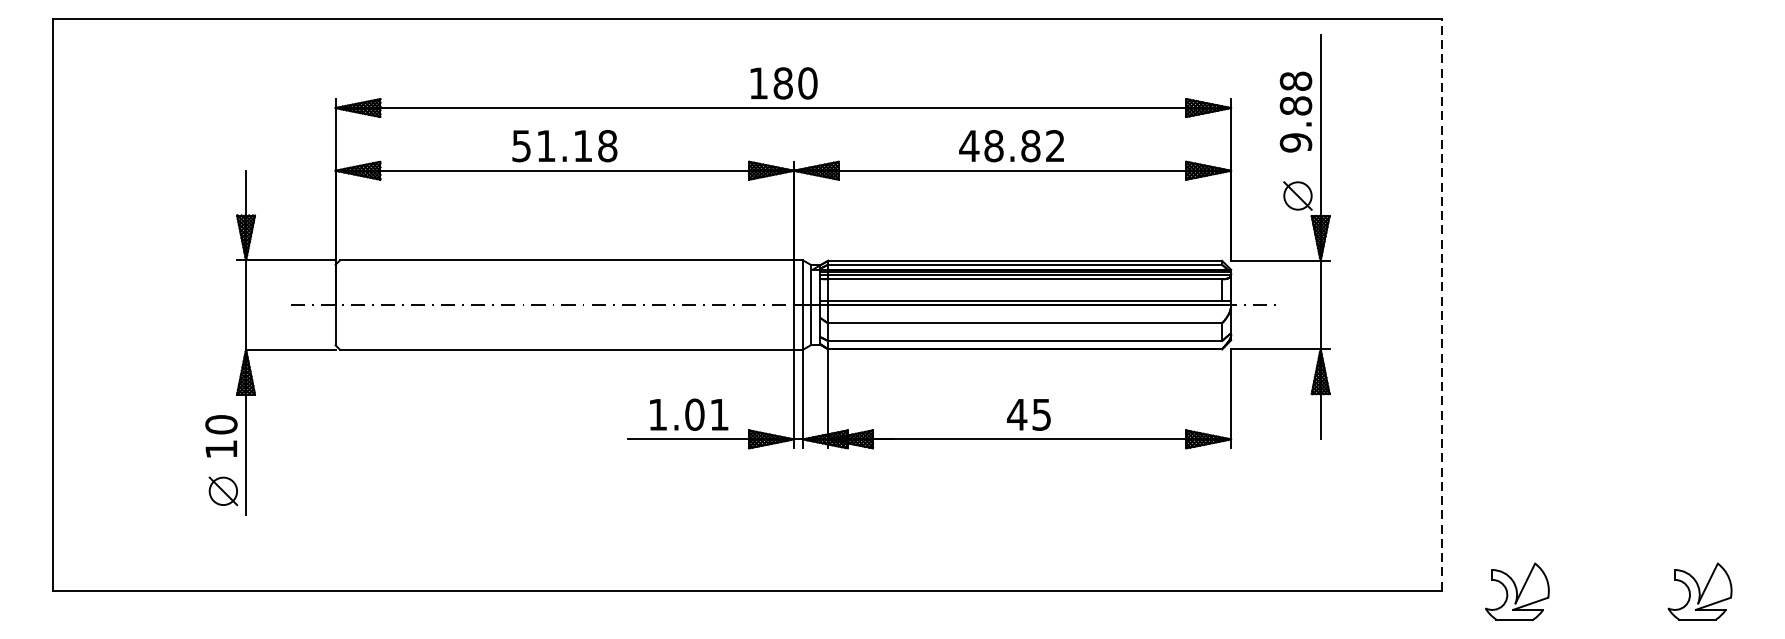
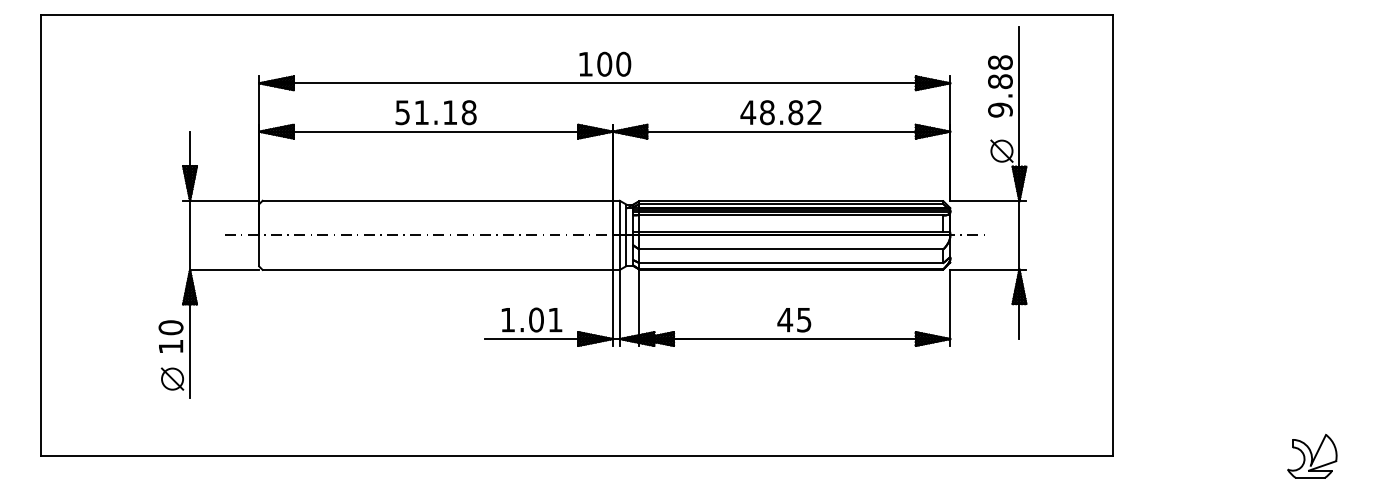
text: (783, 83) -> (604, 64), 180 -> 100
line: (1442, 303) -> (1113, 234), dashed -> solid
part: (1517, 591) -> (1171, 456), removed

